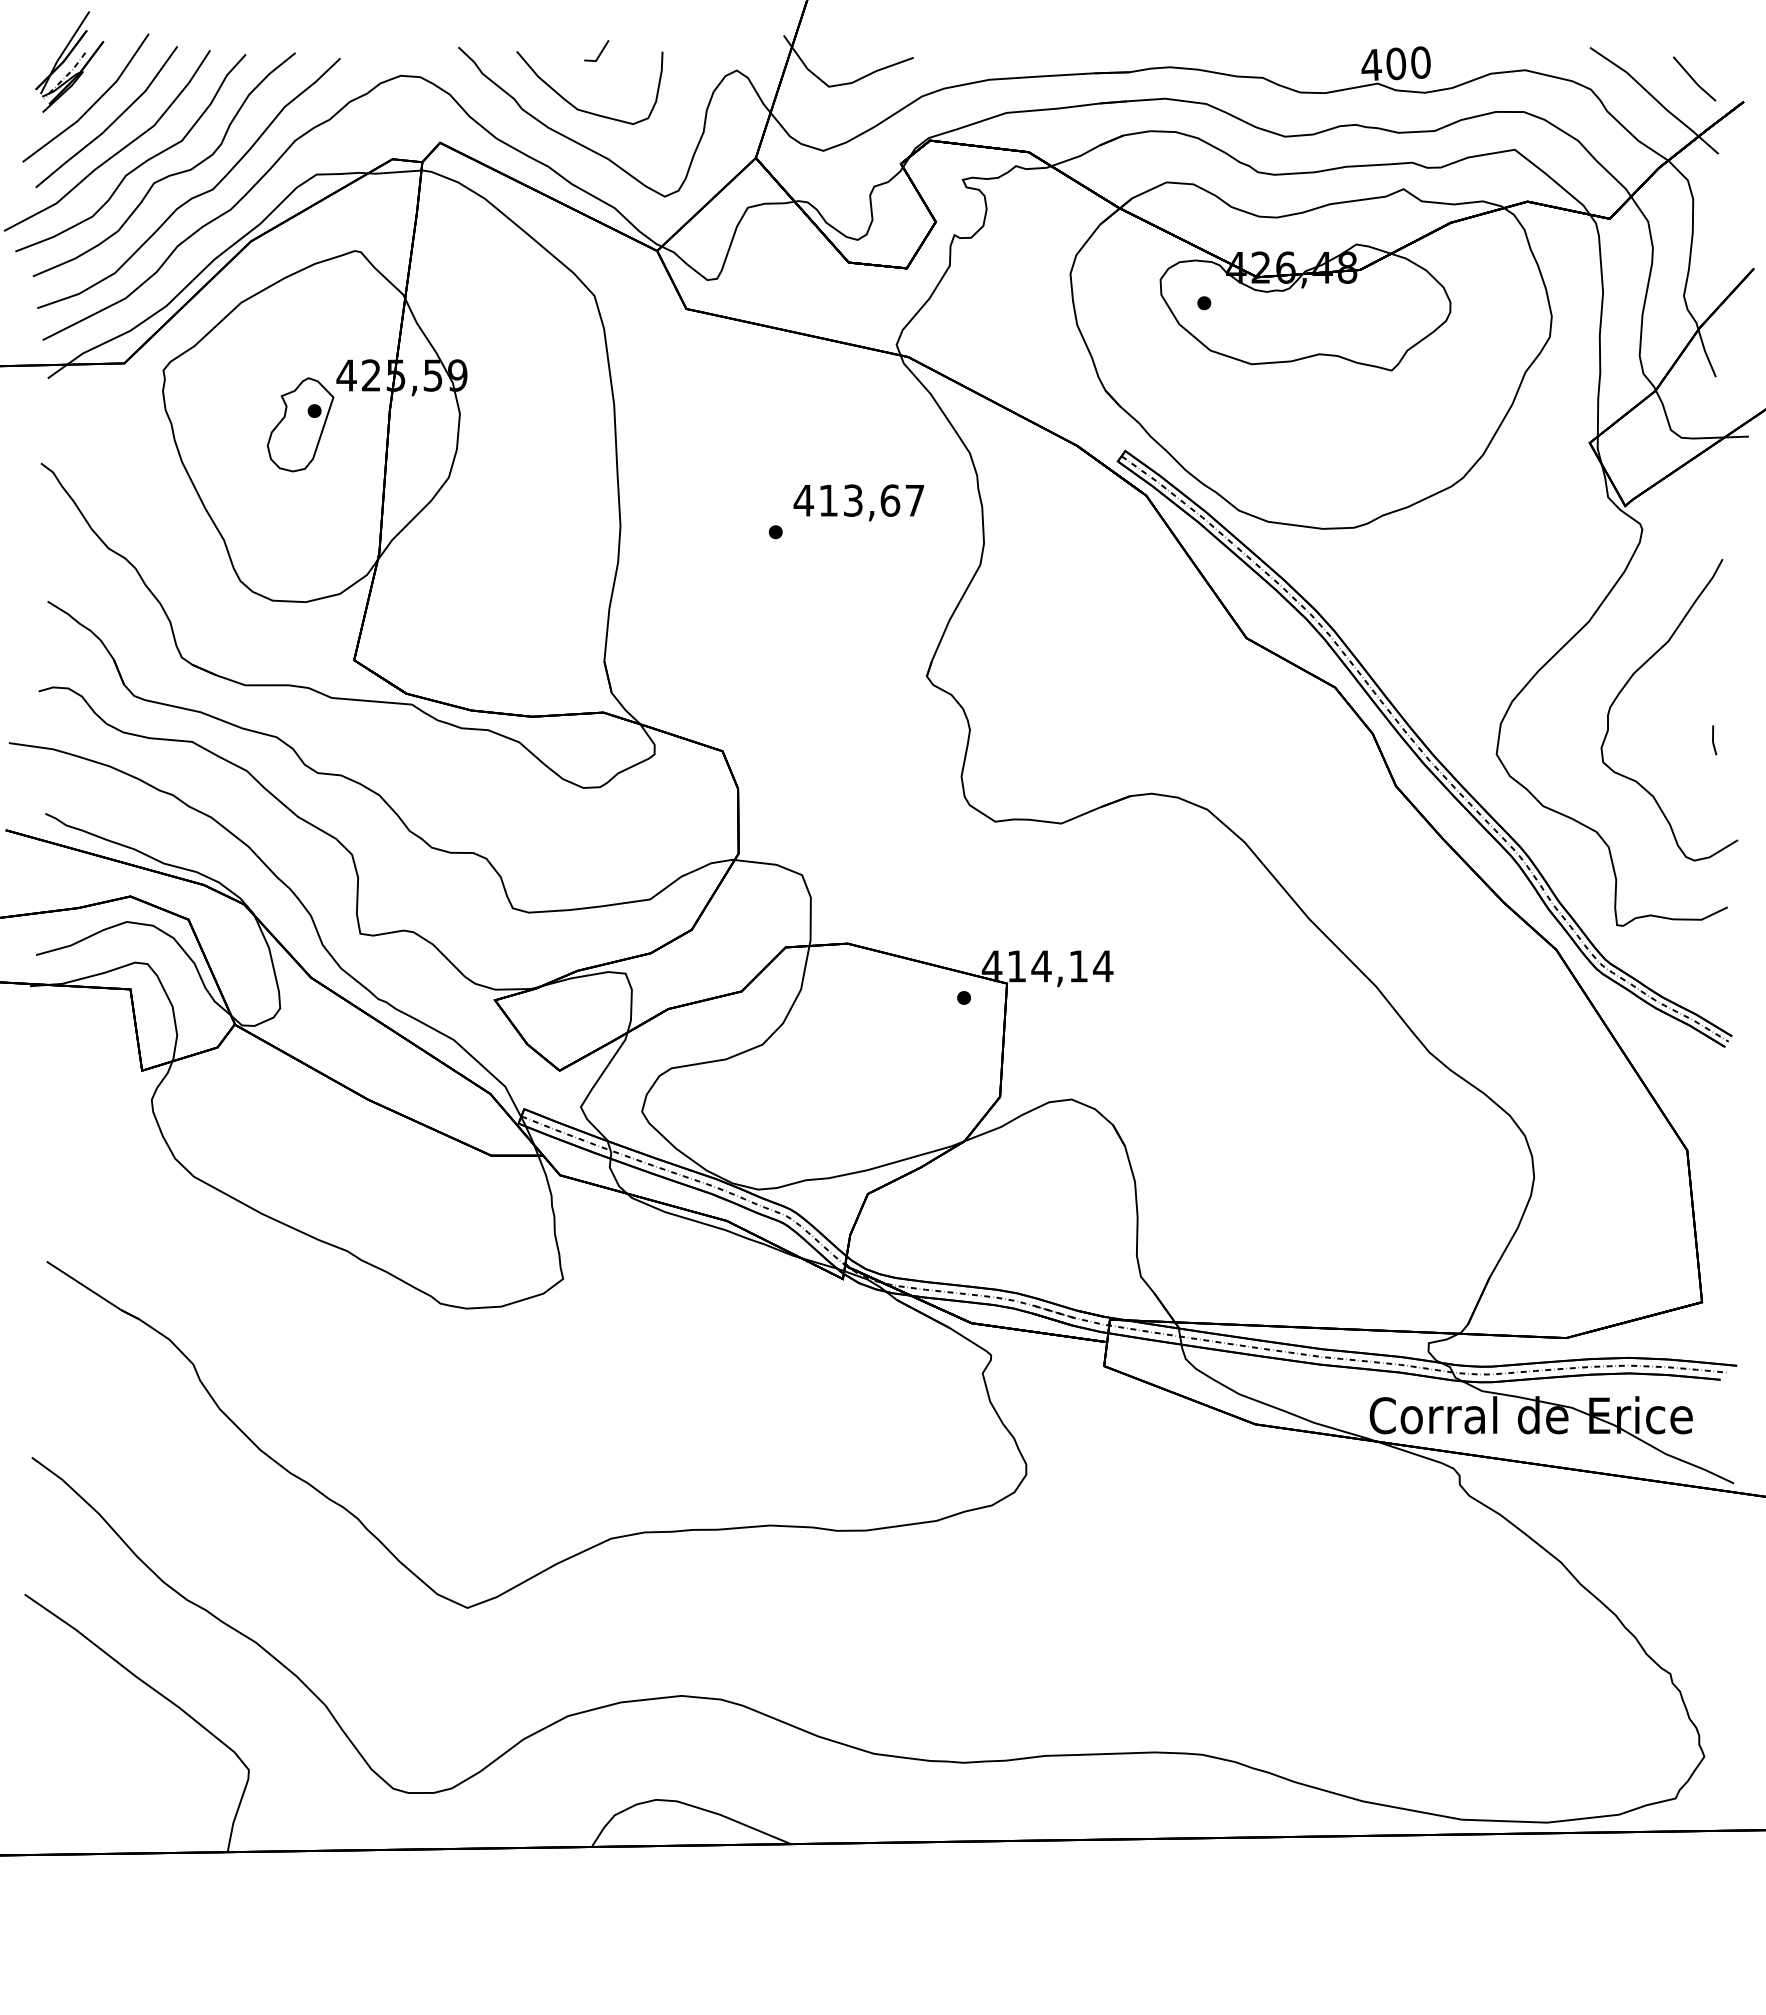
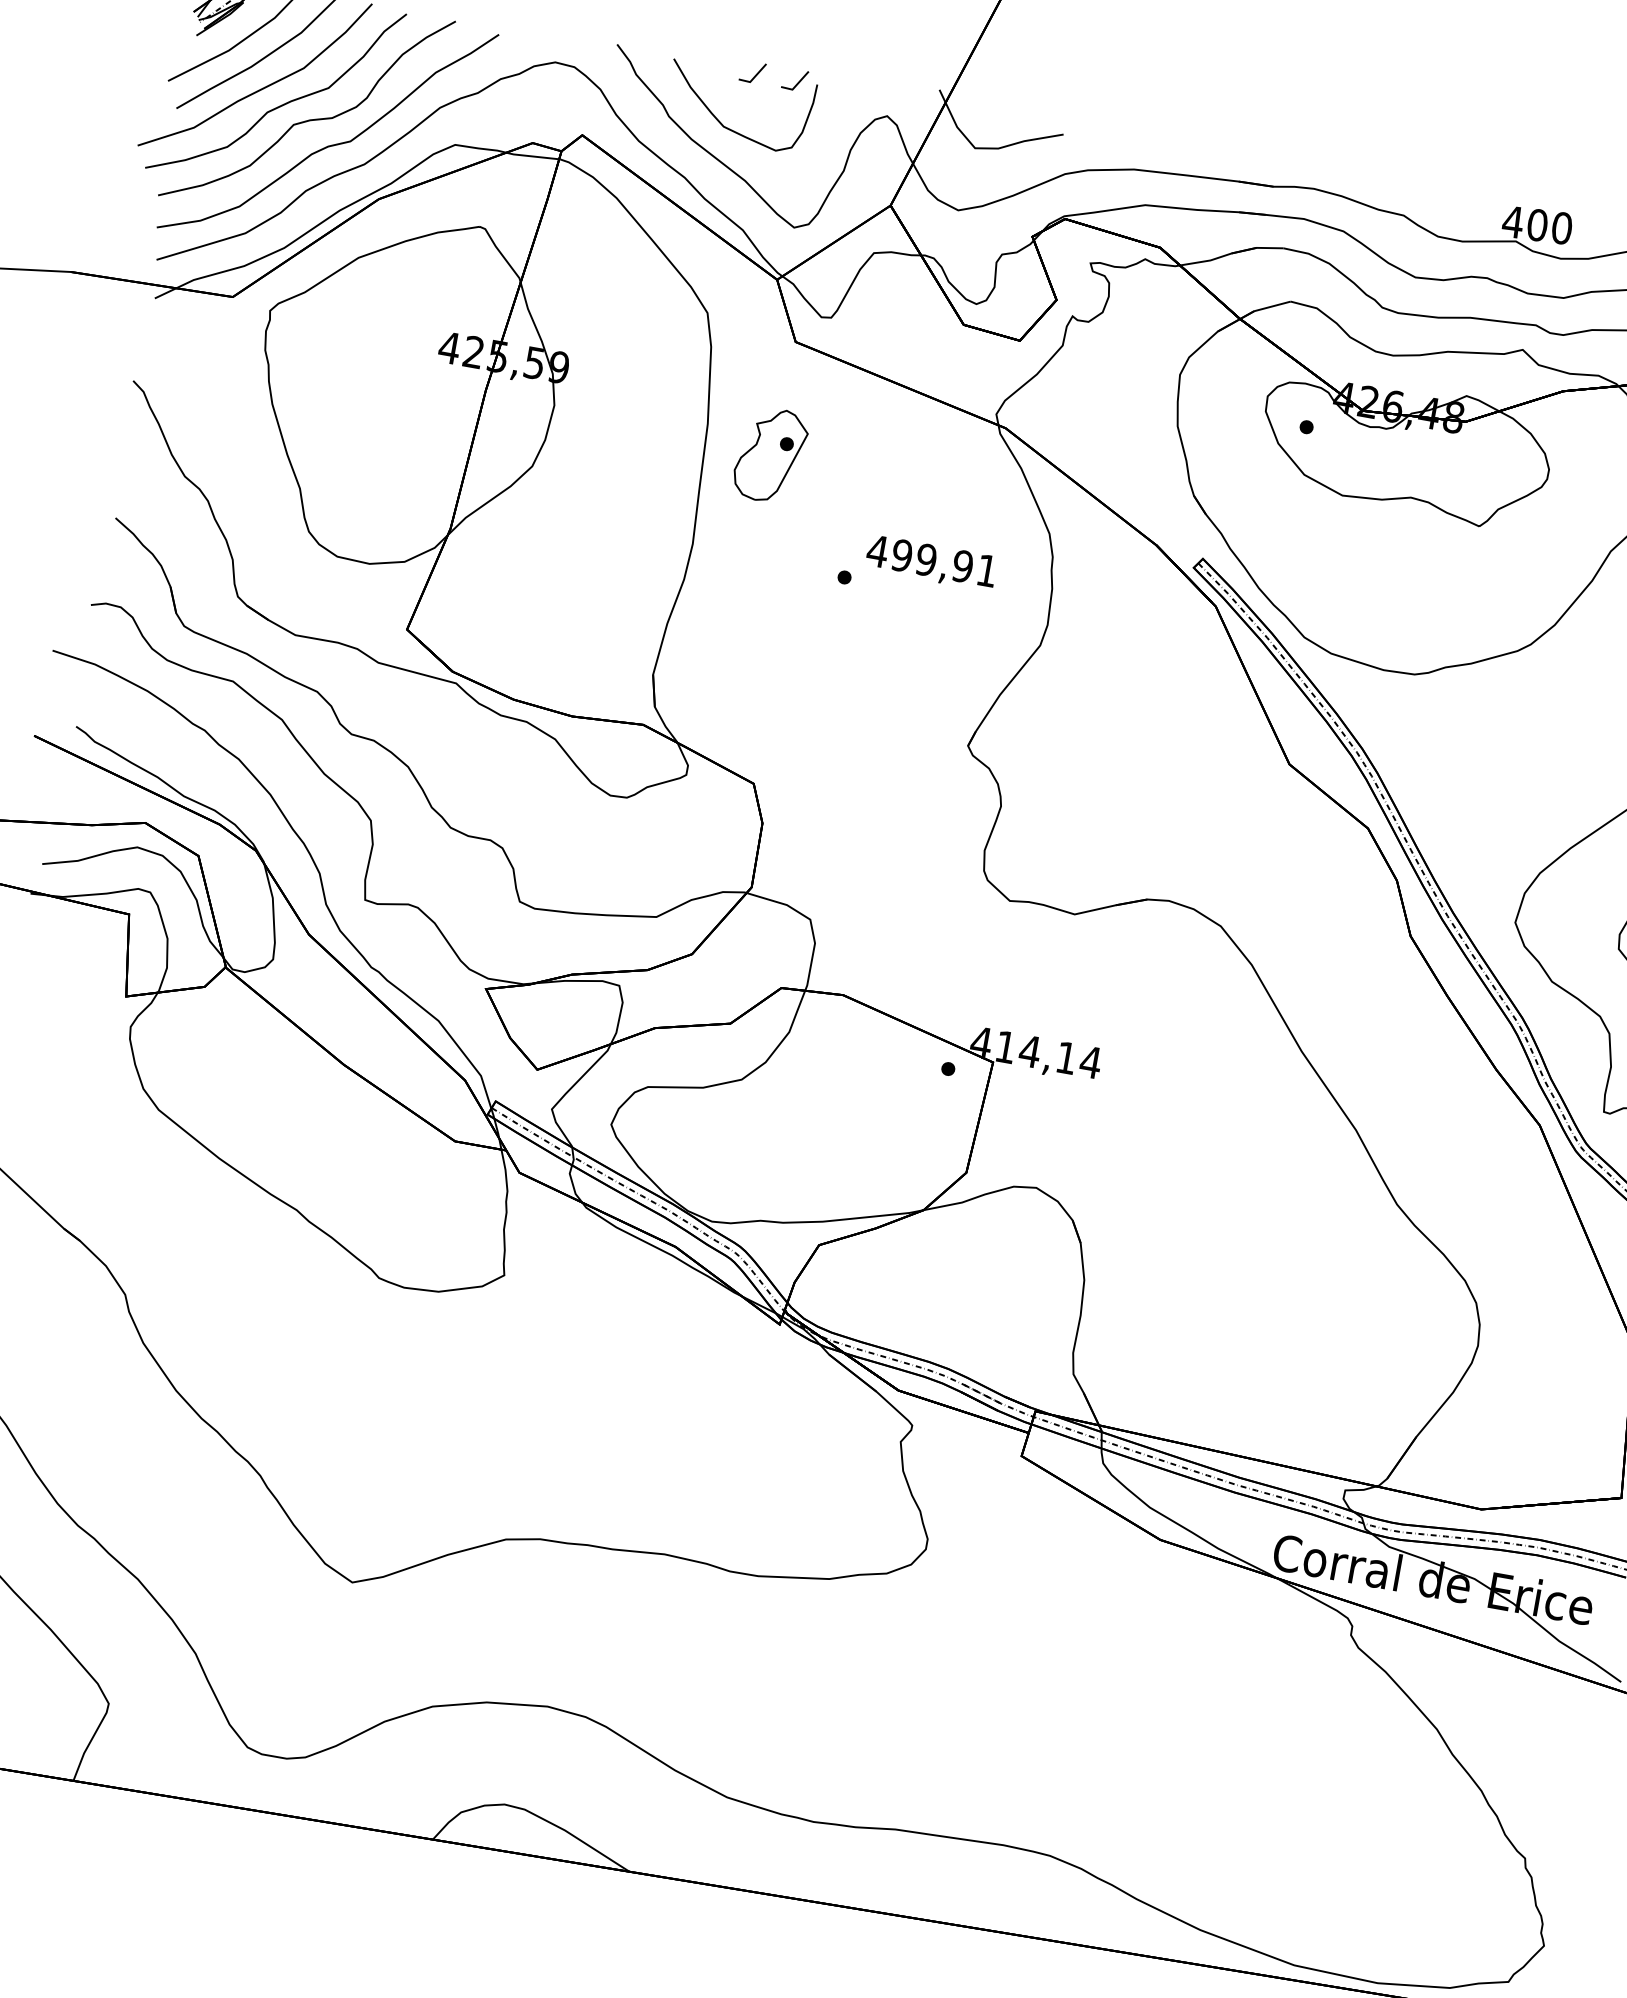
line: (643, 51) -> (798, 81), added
part: (300, 424) -> (770, 454), moved
text: (871, 500) -> (944, 563), 413,67 -> 499,91

